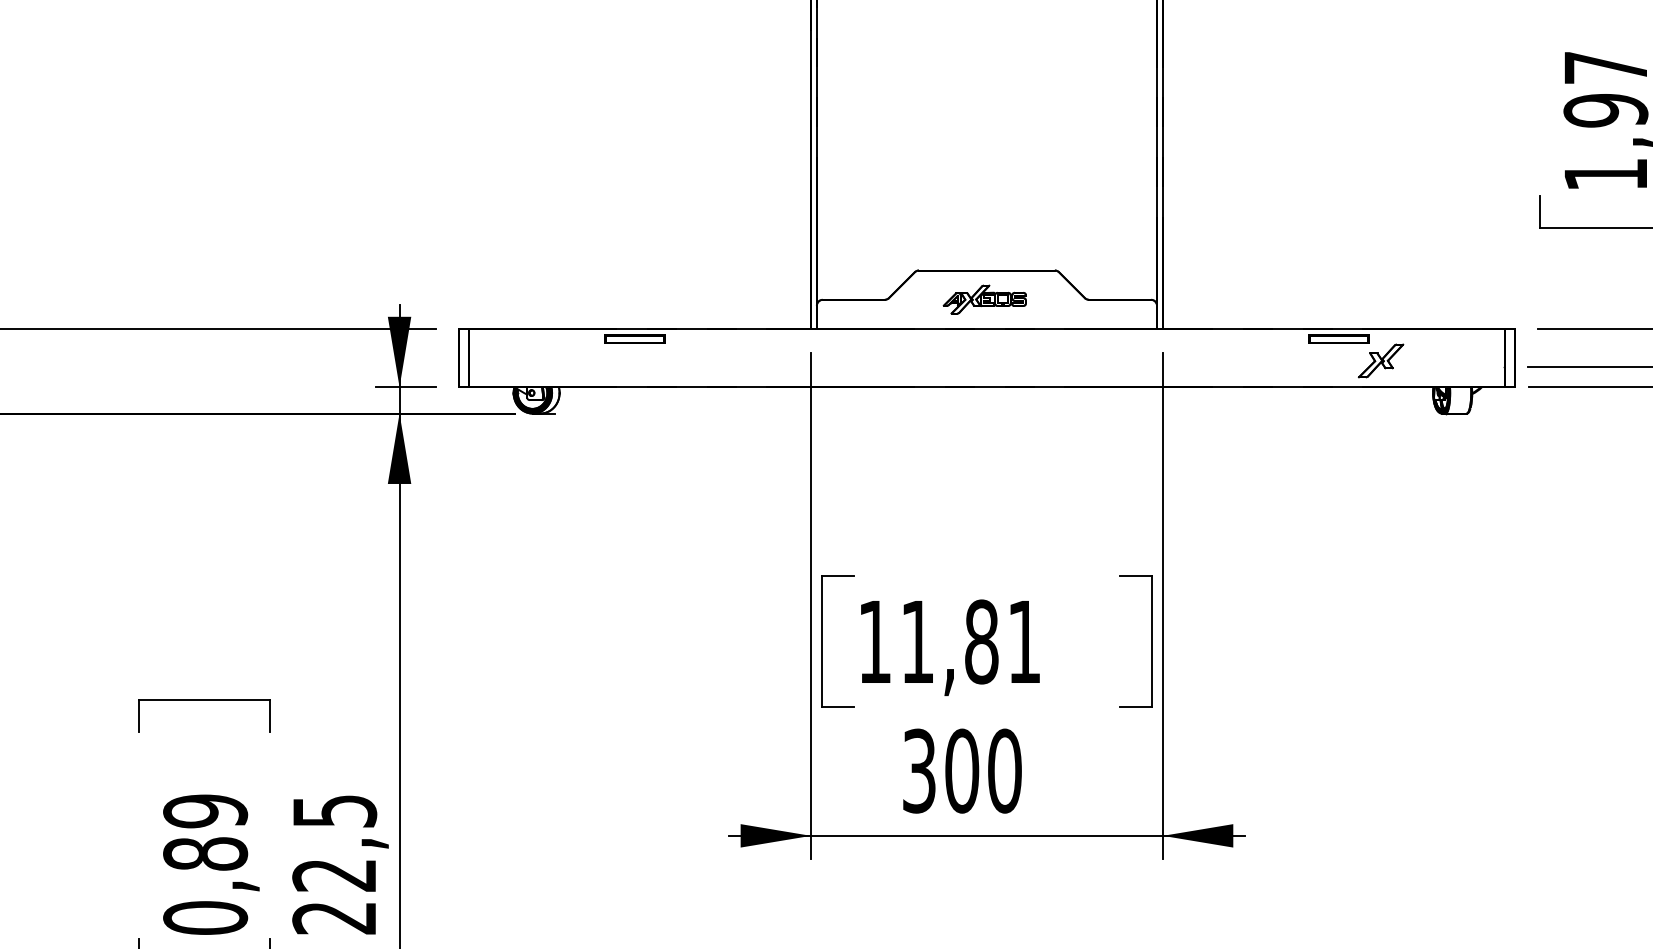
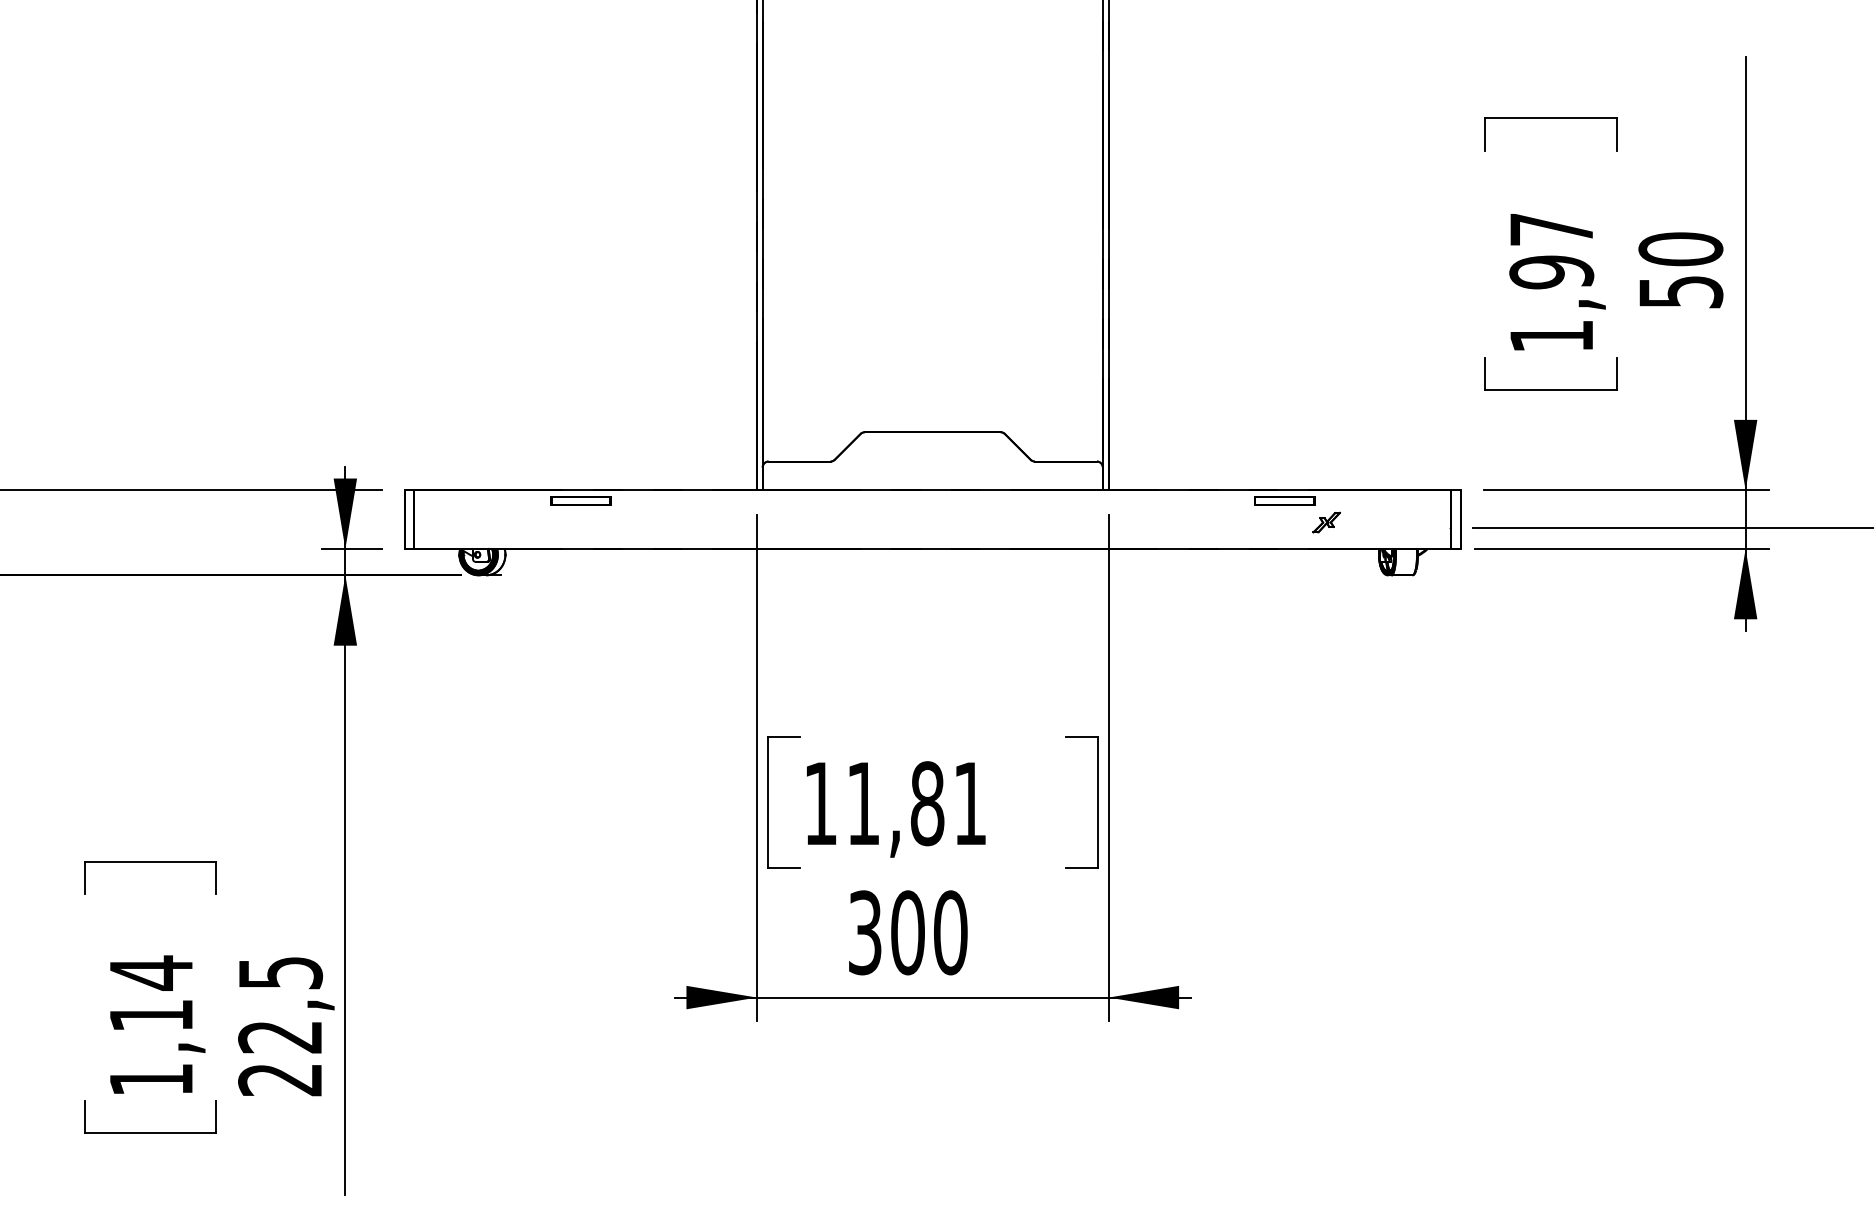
part: (984, 299) -> (930, 461), removed
part: (1380, 360) -> (1326, 522), size x0.6
text: (204, 863) -> (150, 1025), 0,89 -> 1,14

